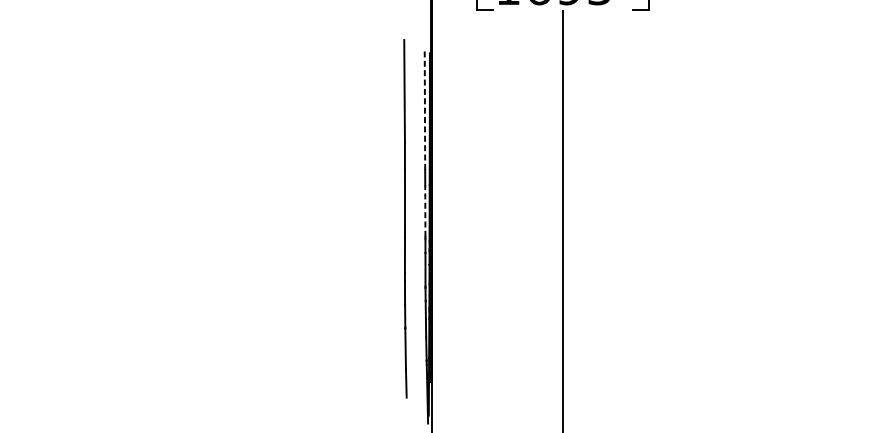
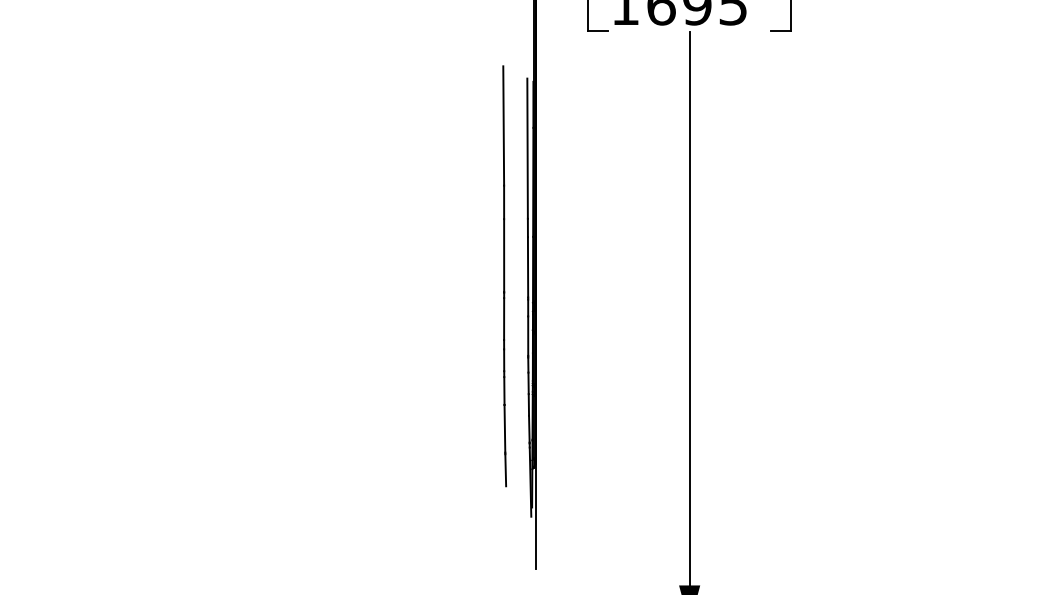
line: (424, 109) -> (527, 148), dashed -> solid
line: (425, 210) -> (528, 266), dashed -> solid

